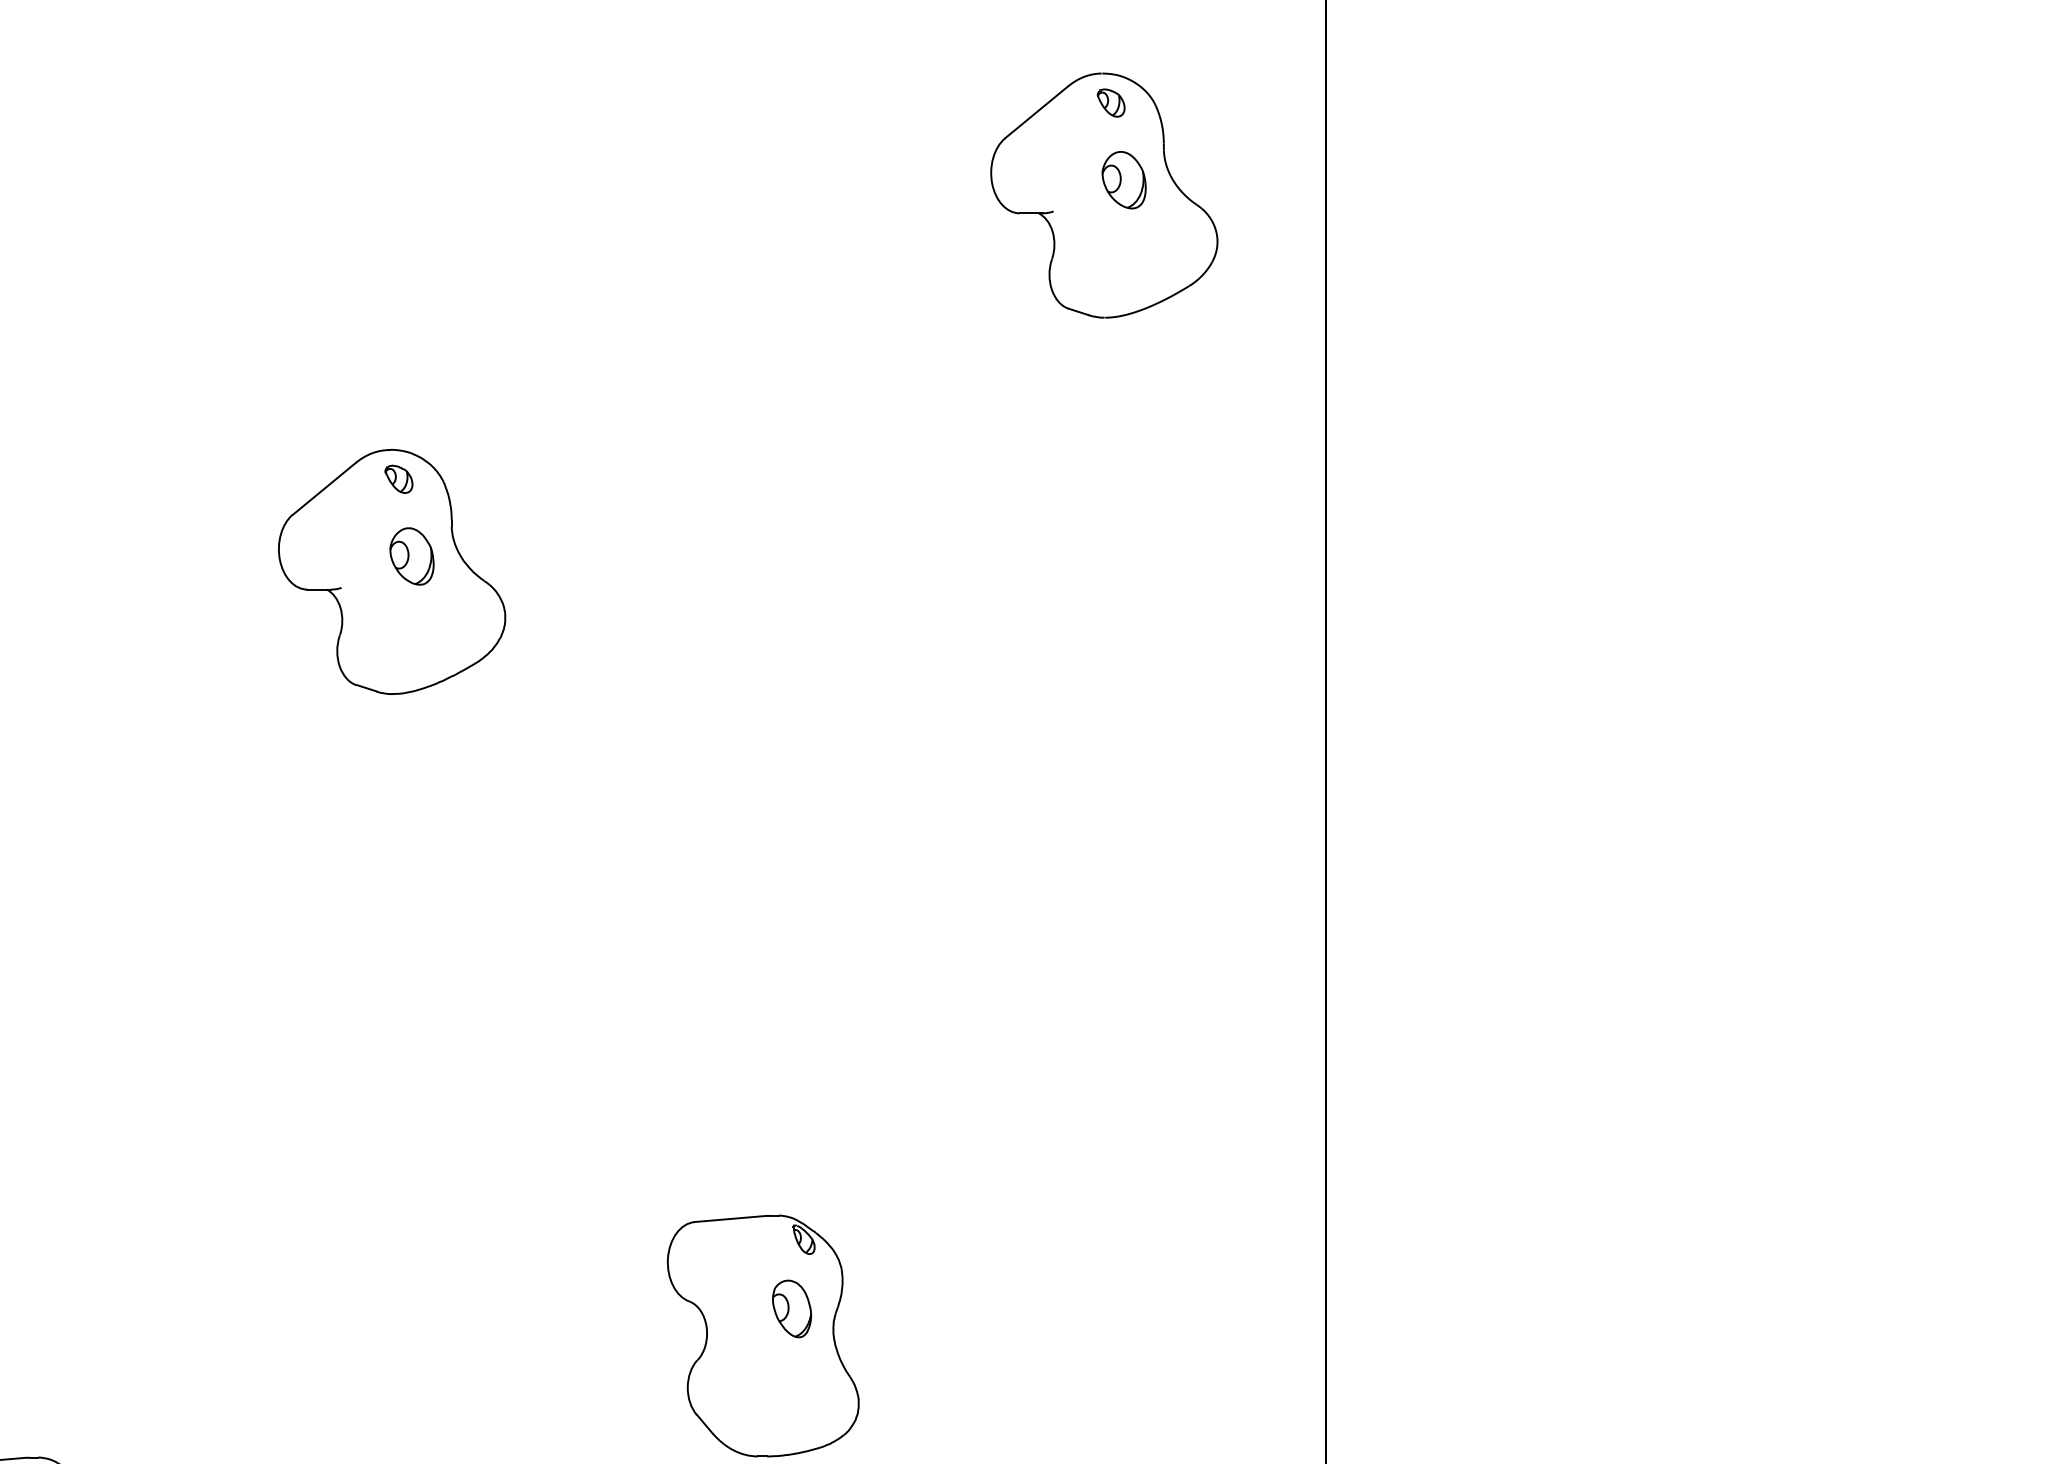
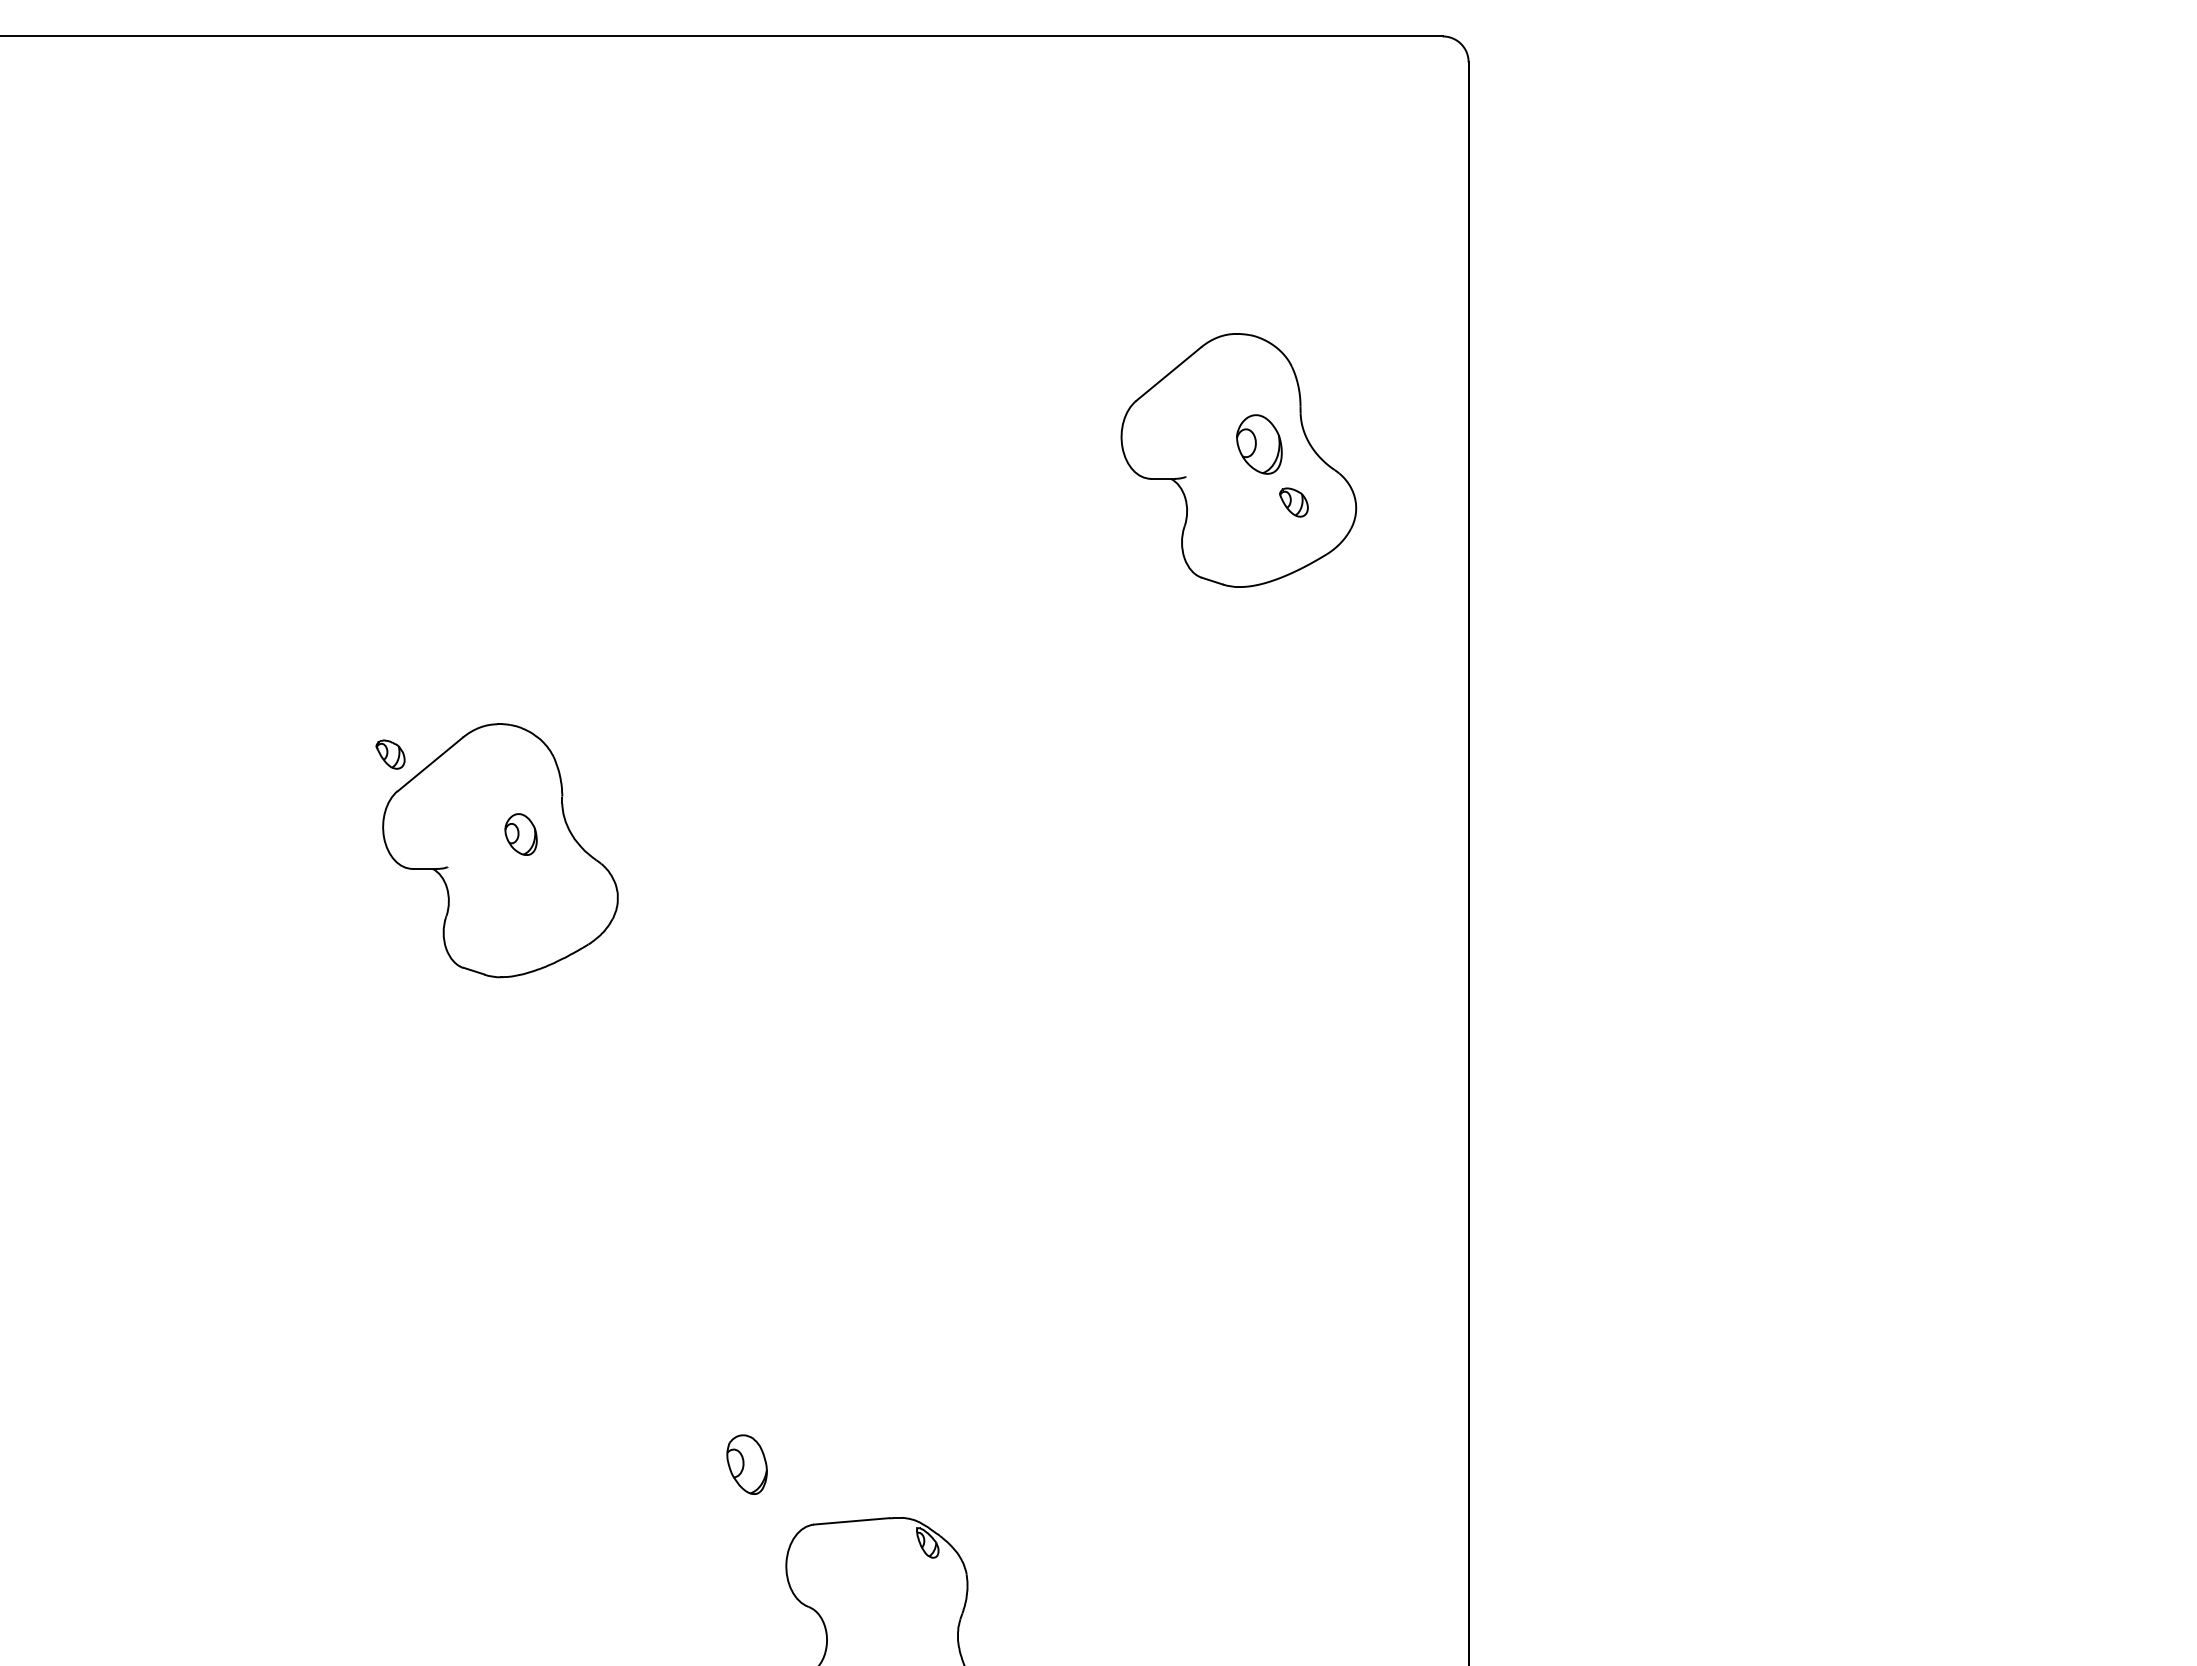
part: (1110, 103) -> (1293, 502), moved
part: (398, 479) -> (390, 754), moved
part: (411, 556) -> (520, 834), size x0.7
part: (791, 1308) -> (746, 1464), moved

